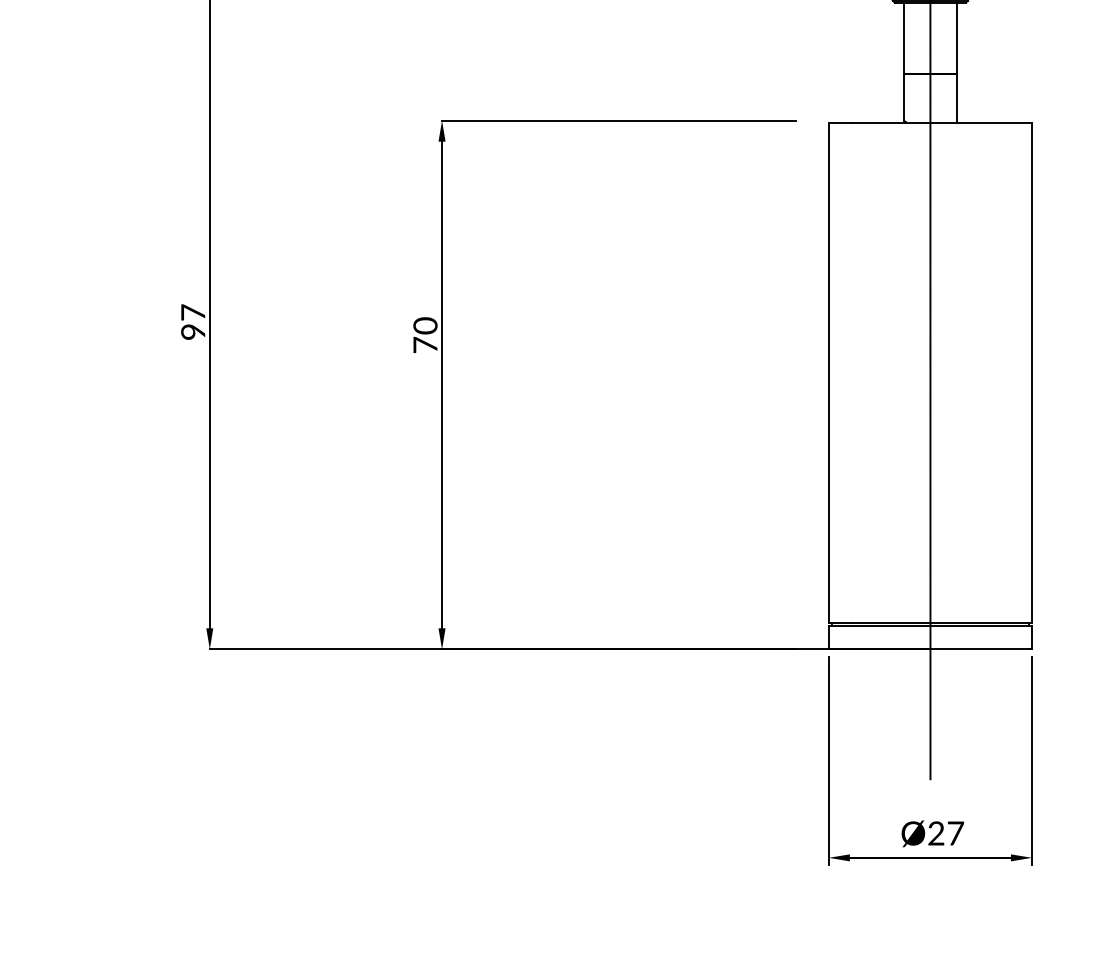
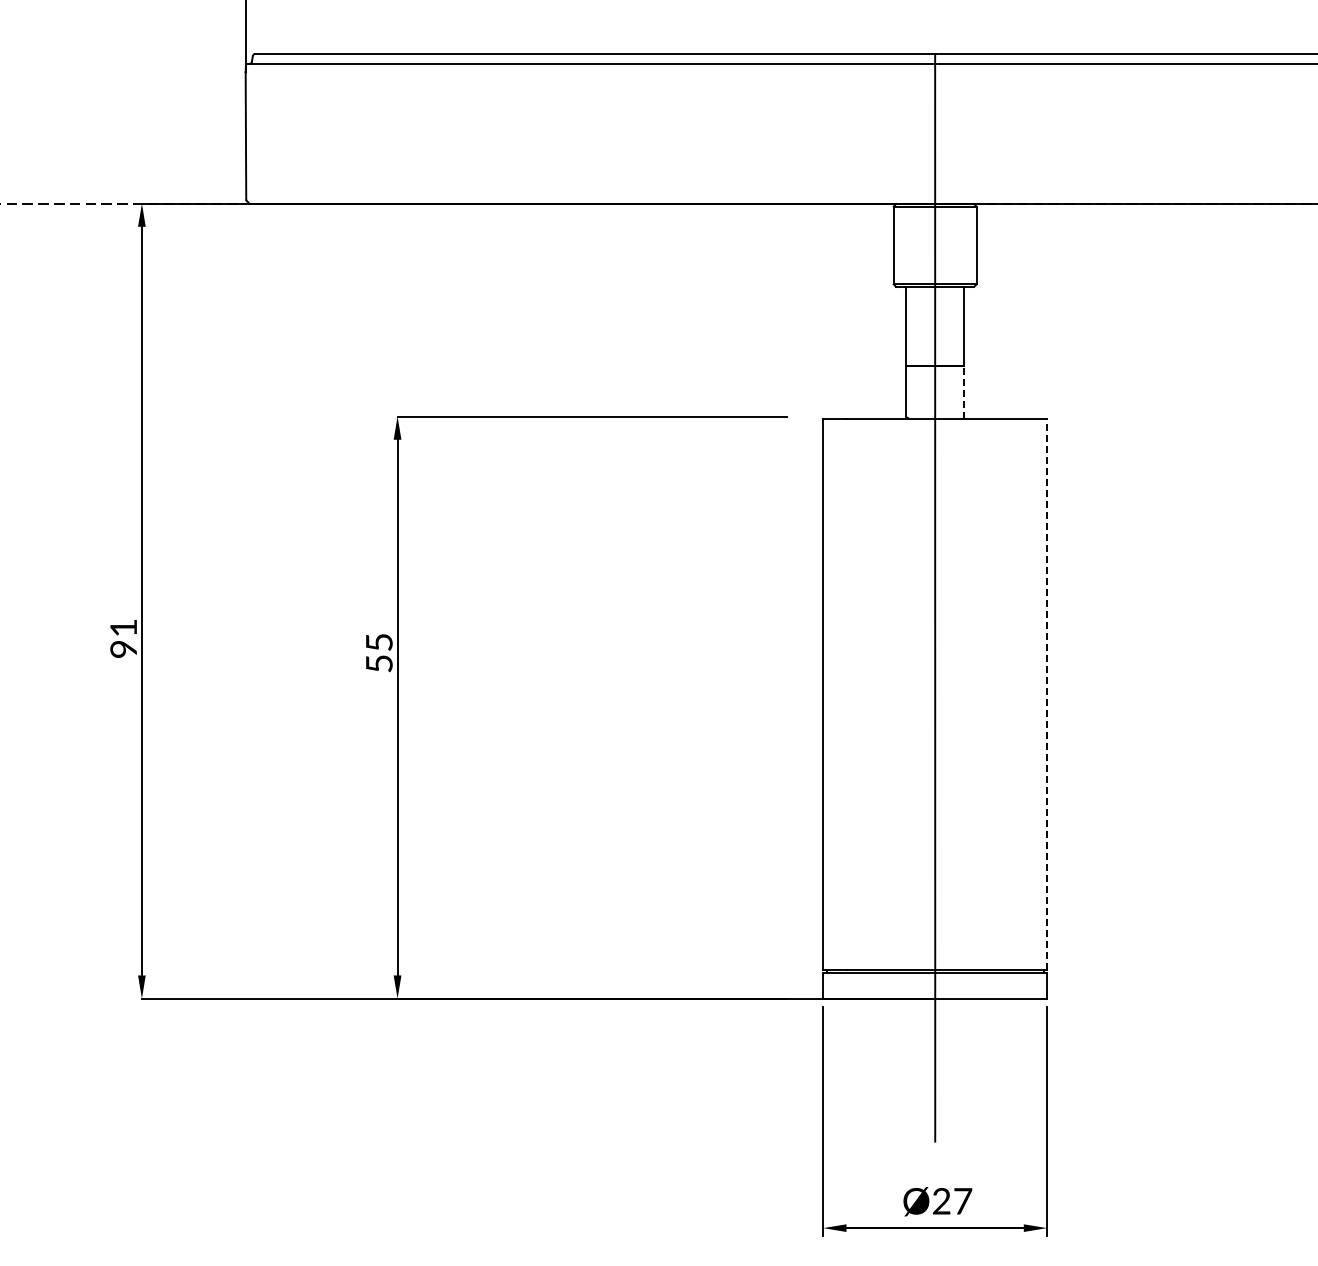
line: (957, 98) -> (964, 392), solid -> dashed
text: (193, 312) -> (123, 627), 97 -> 91
text: (424, 334) -> (378, 652), 70 -> 55
line: (1032, 373) -> (1047, 694), solid -> dashed

